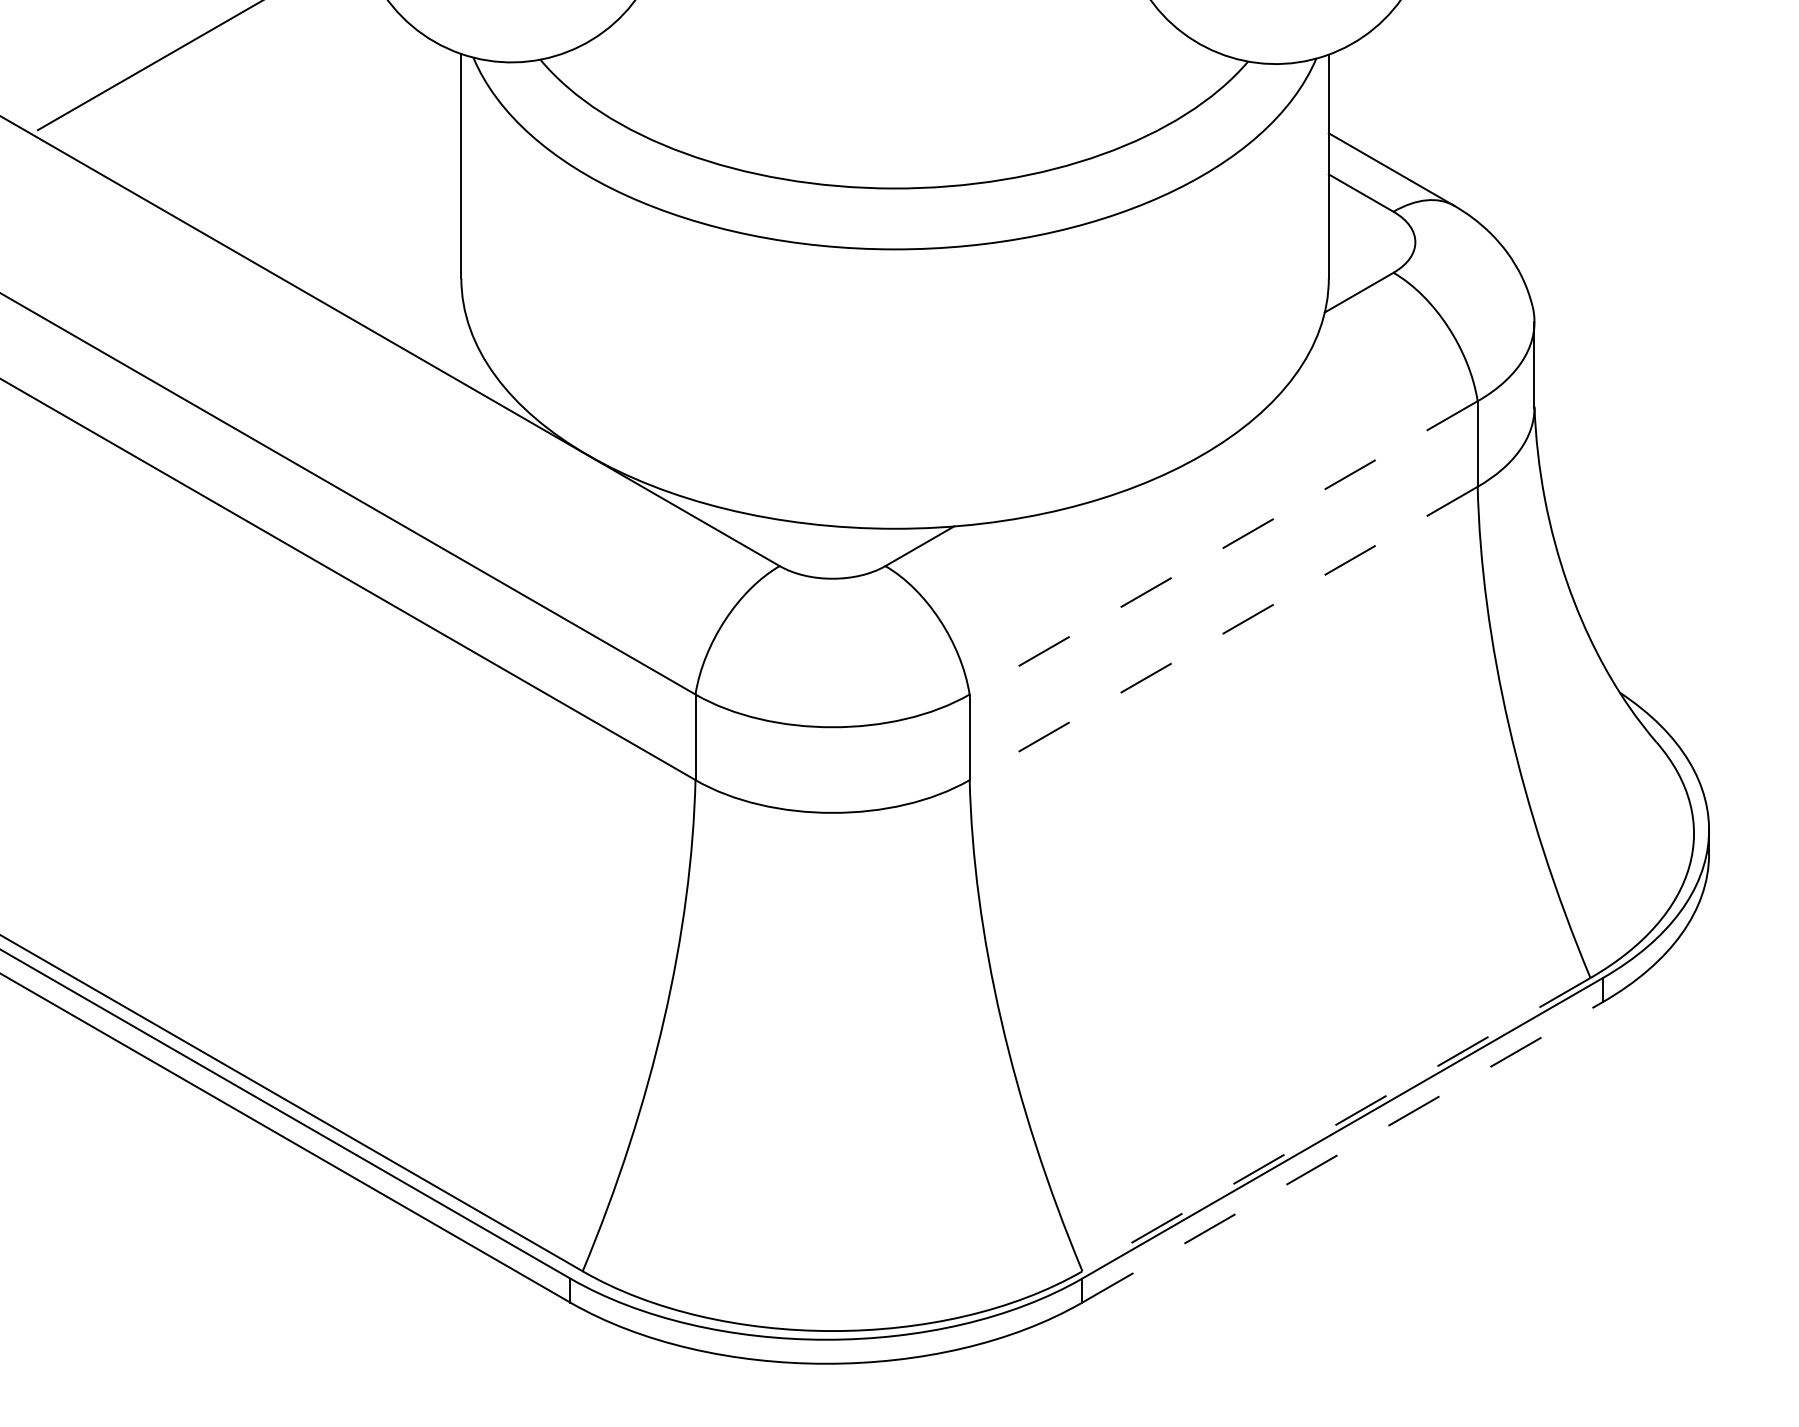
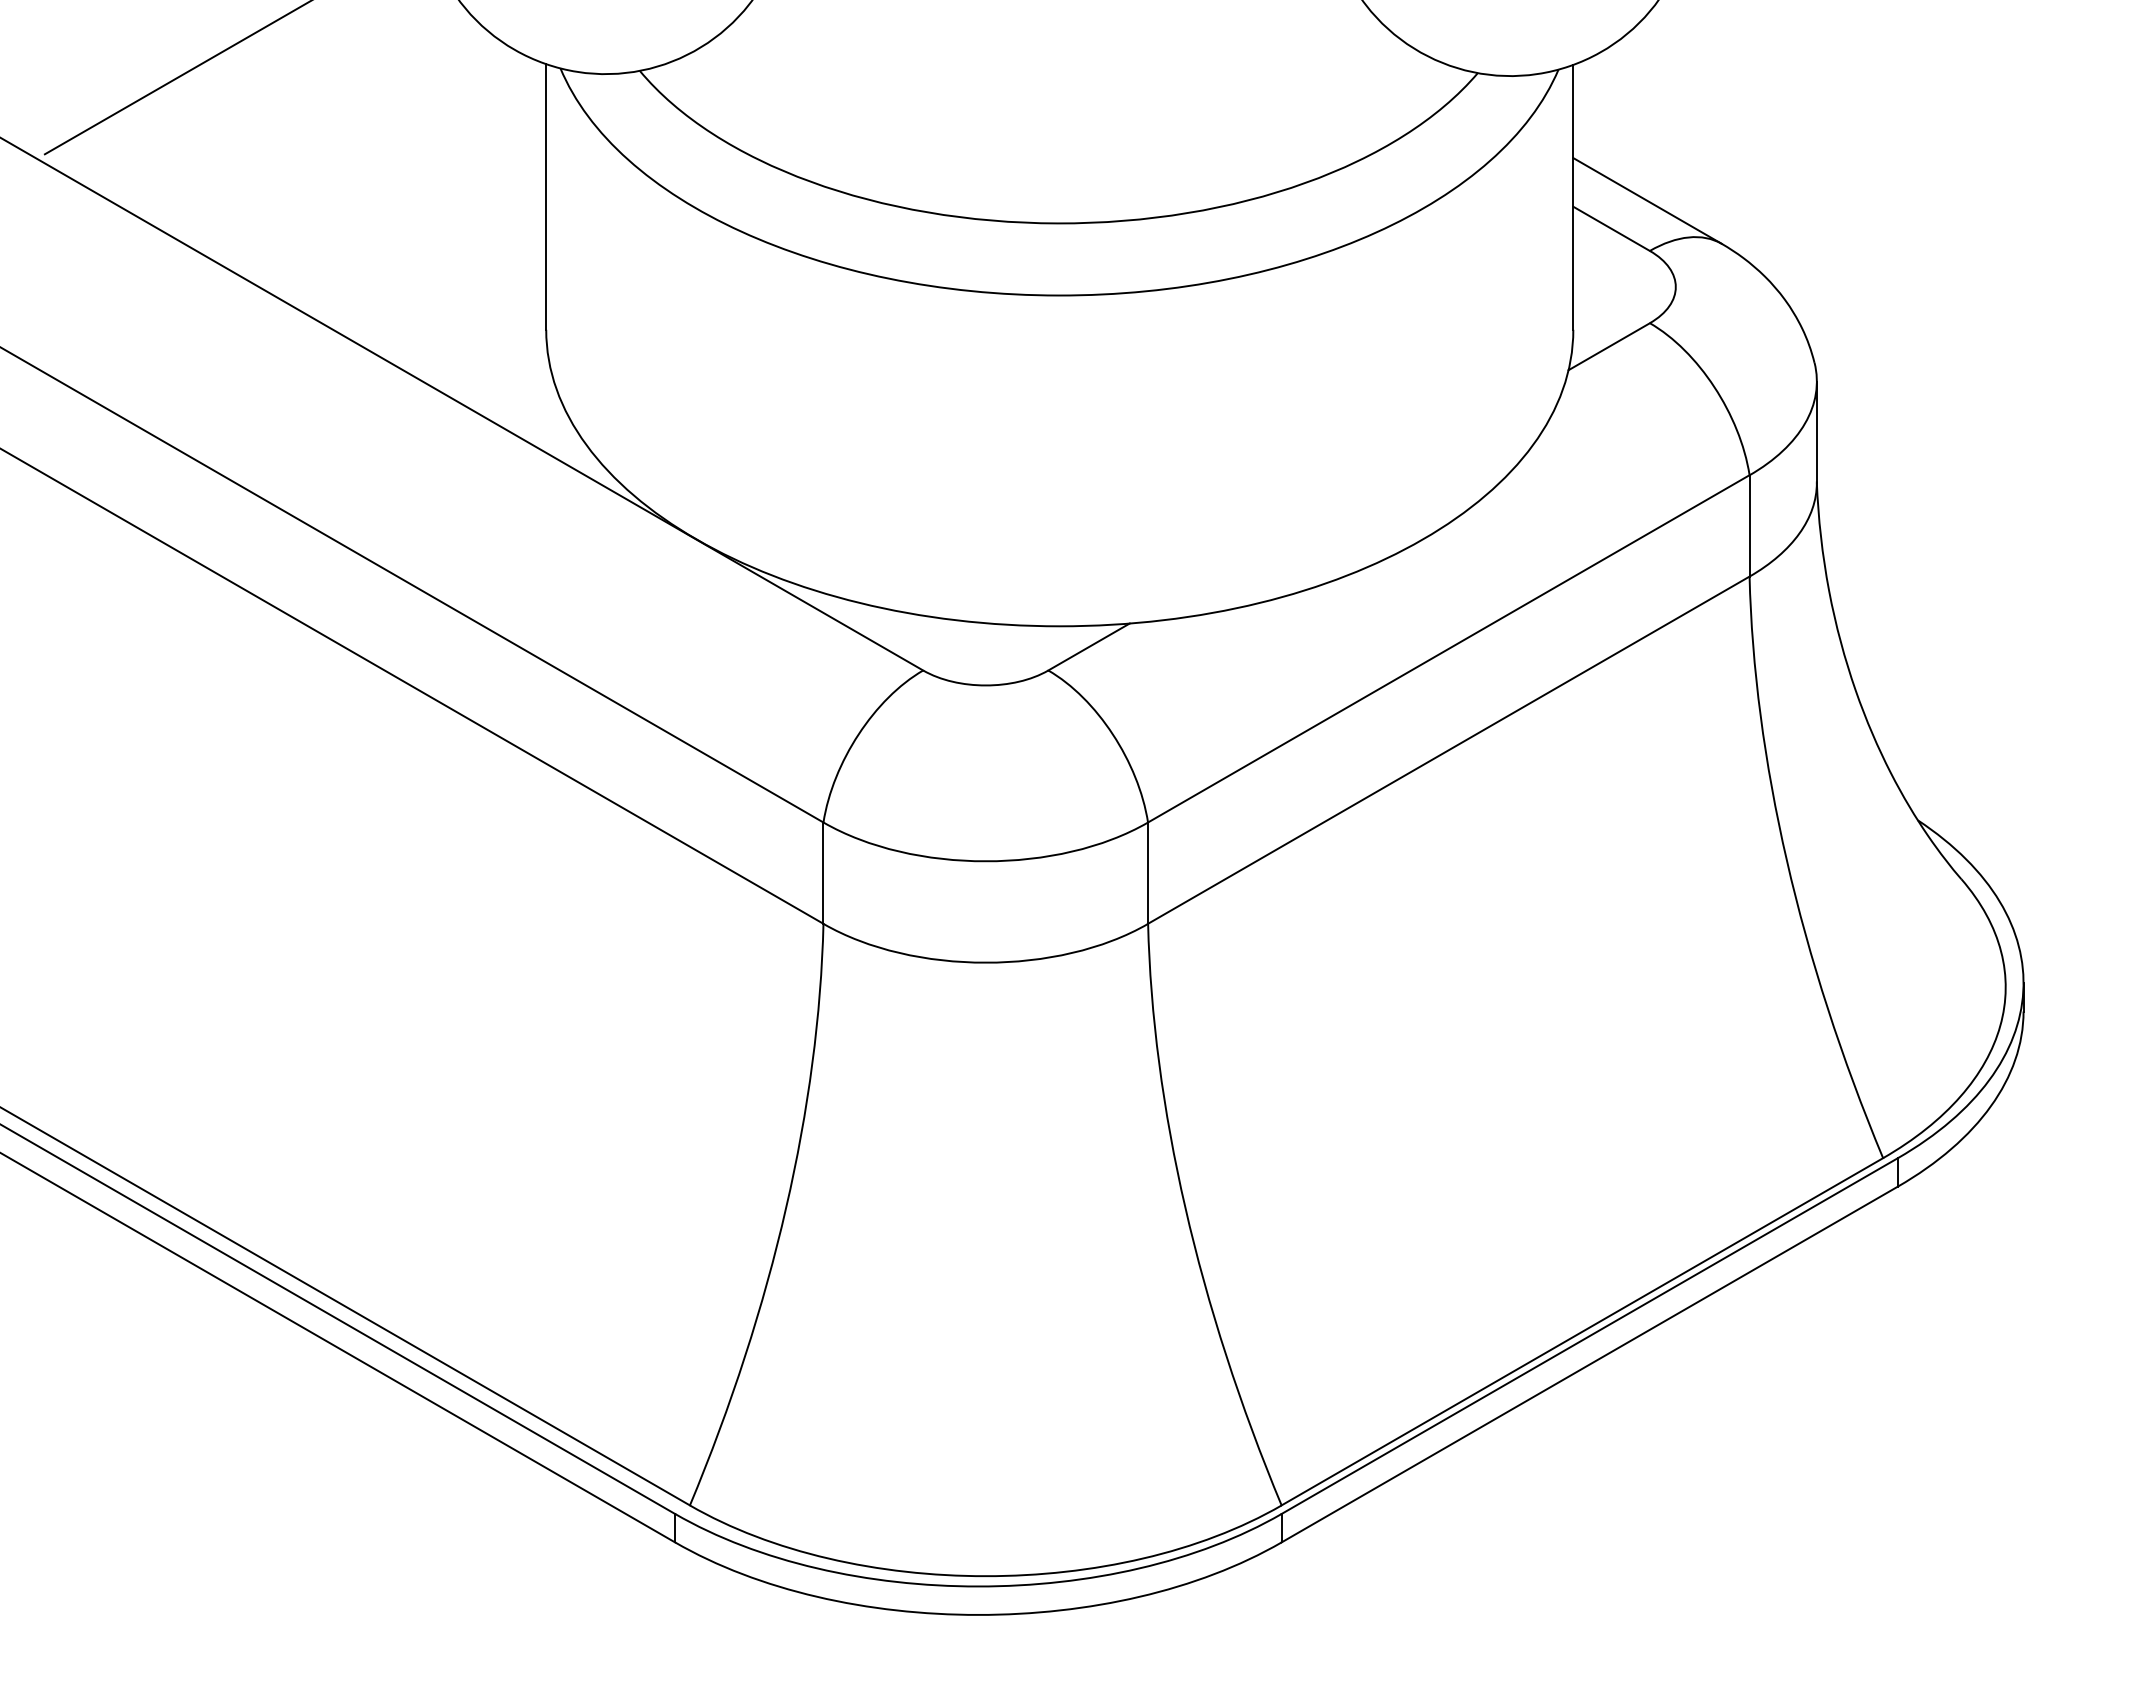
line: (1223, 548) -> (1448, 649), dashed -> solid
line: (1223, 633) -> (1448, 750), dashed -> solid
line: (1335, 1125) -> (1581, 1332), dashed -> solid
line: (1342, 1152) -> (1589, 1364), dashed -> solid

